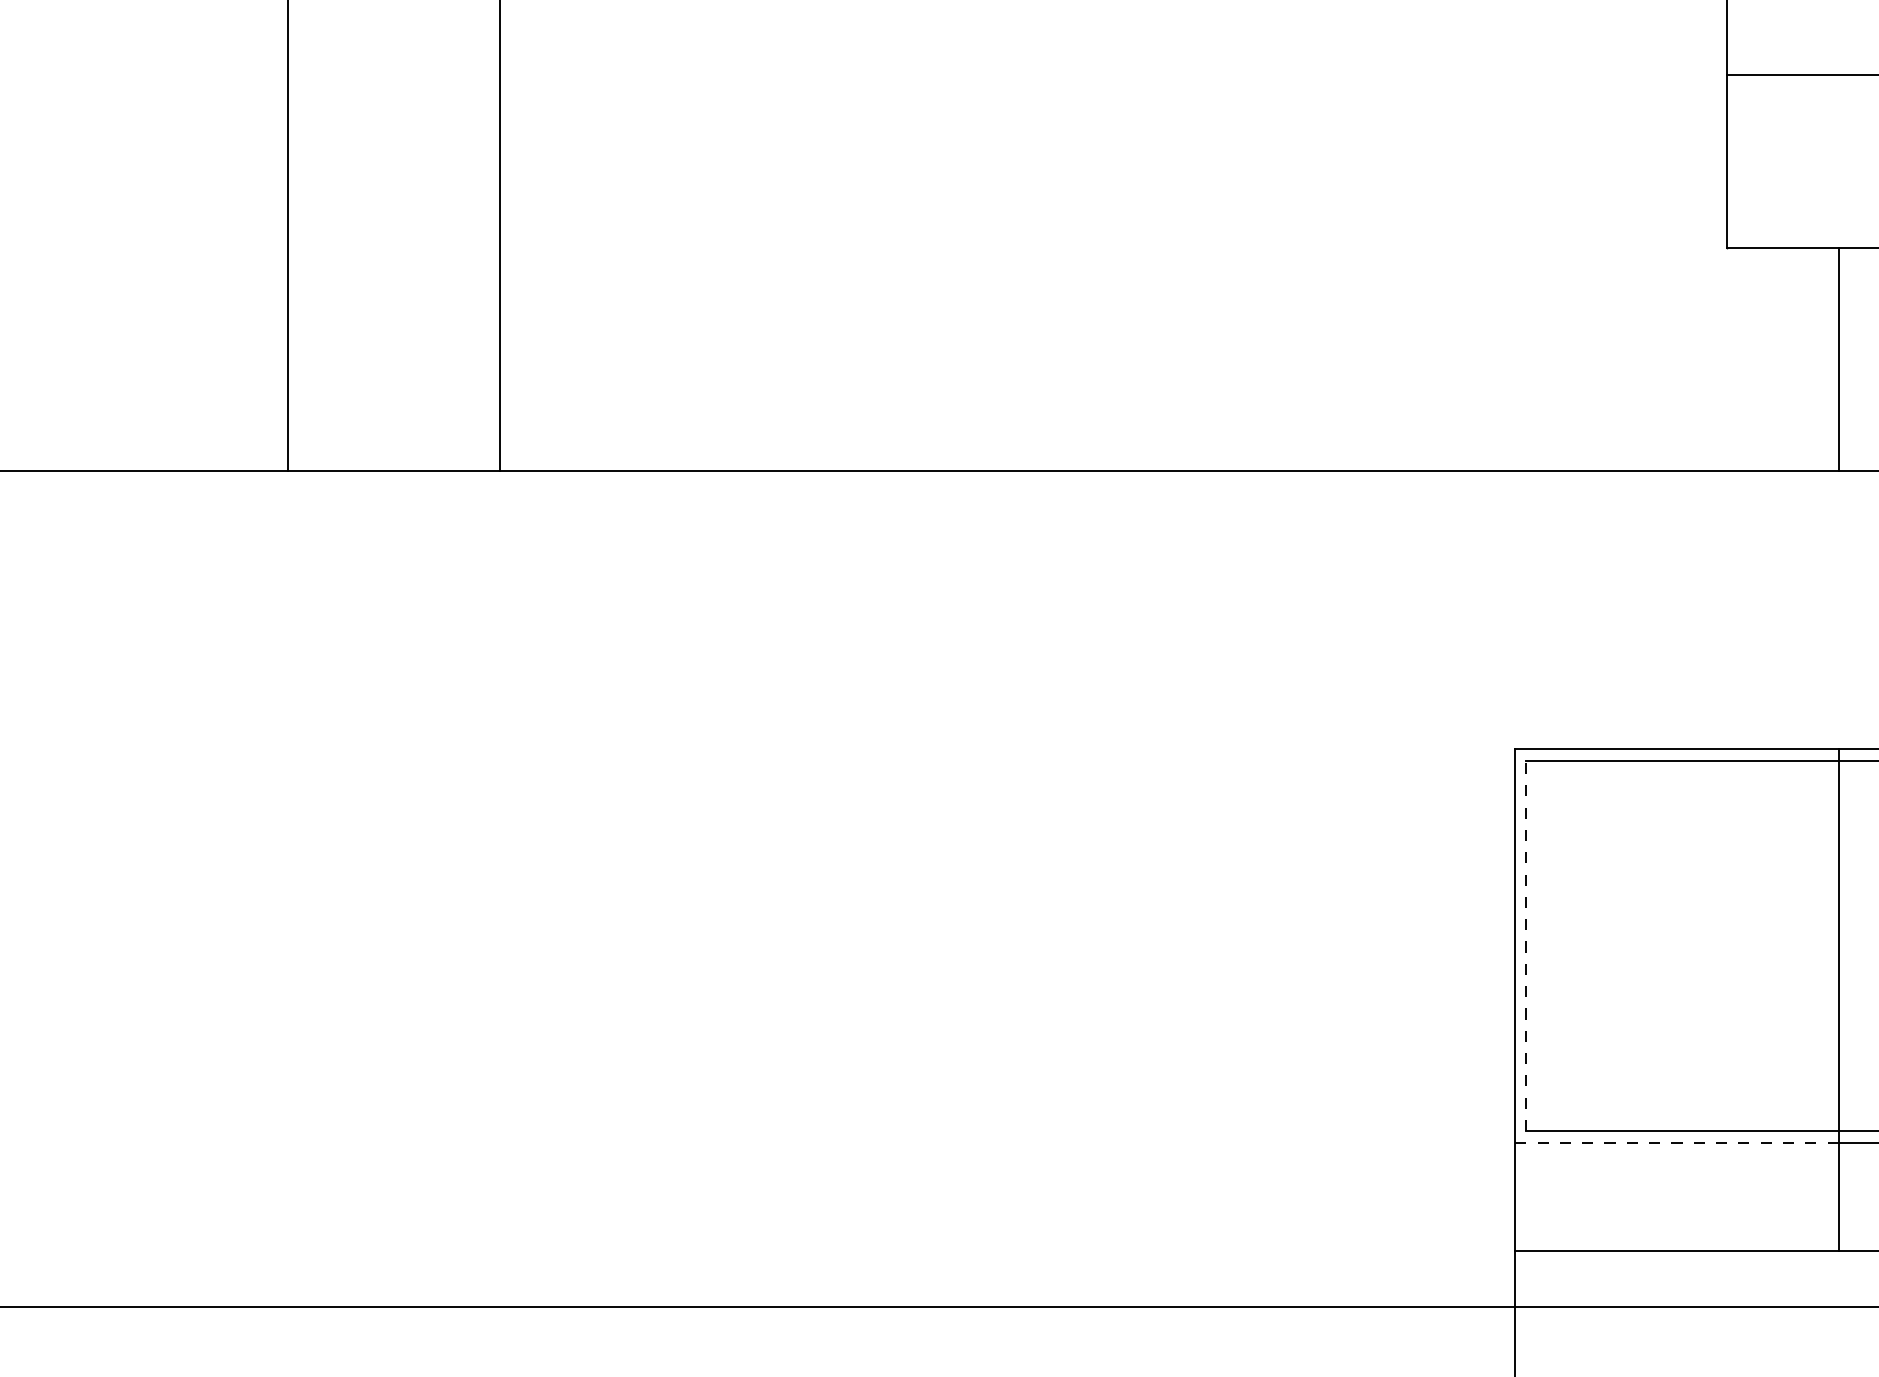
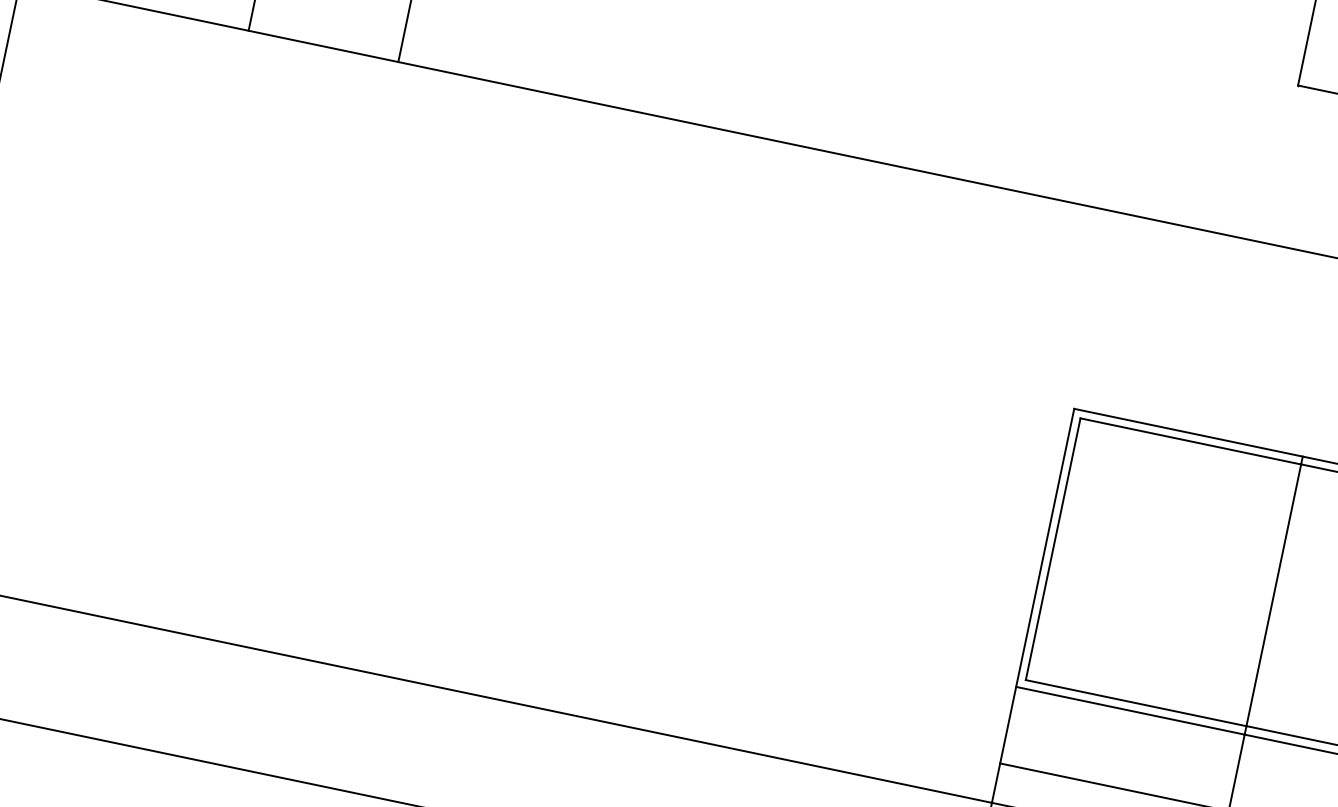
line: (1526, 945) -> (1053, 548), dashed -> solid
line: (1676, 1143) -> (1130, 711), dashed -> solid

